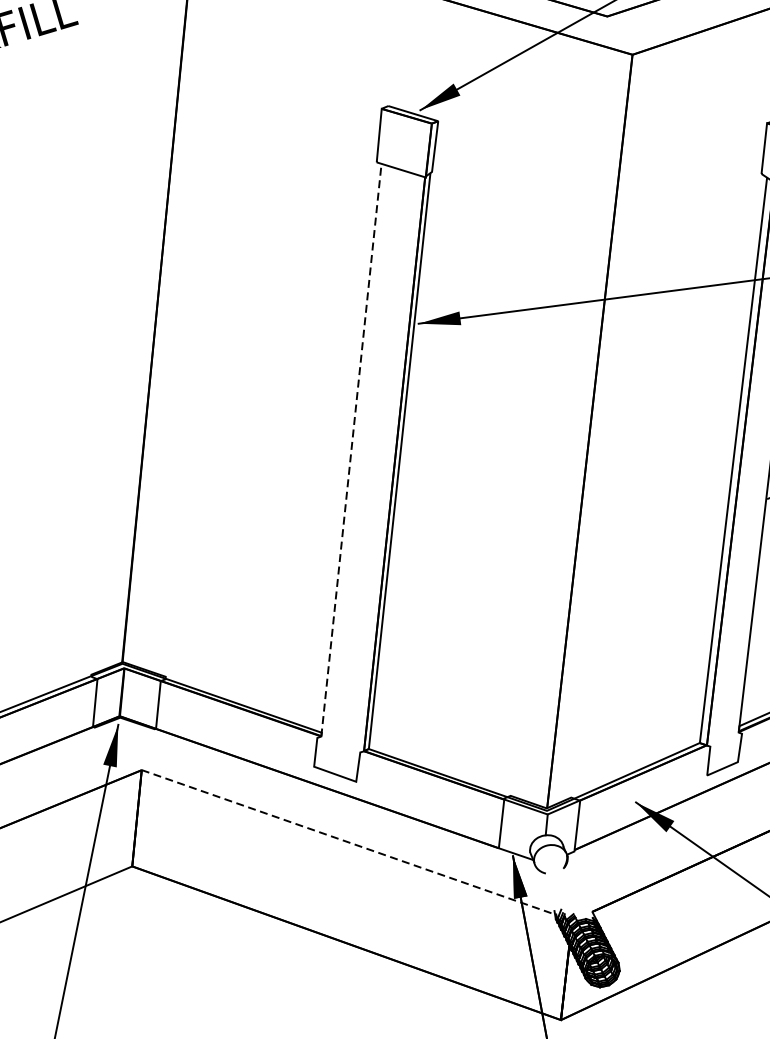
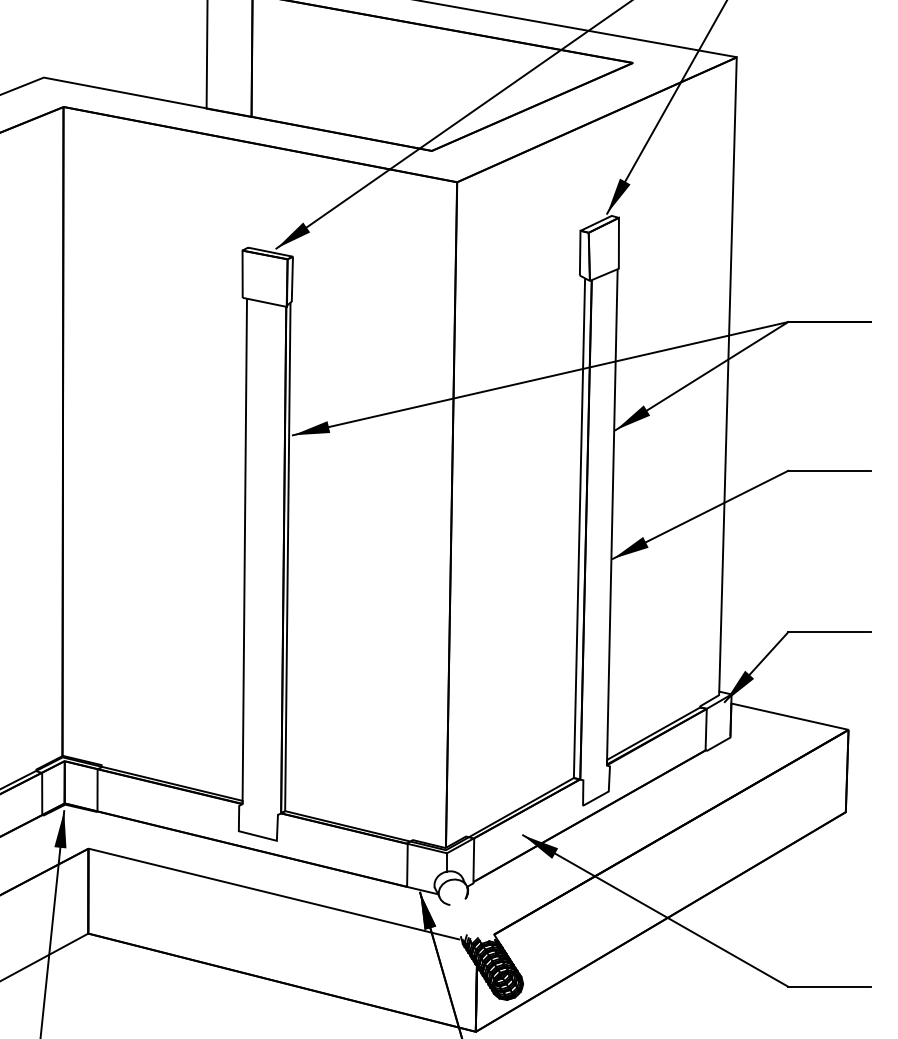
line: (351, 450) -> (244, 551), dashed -> solid
line: (347, 842) -> (274, 894), dashed -> solid

